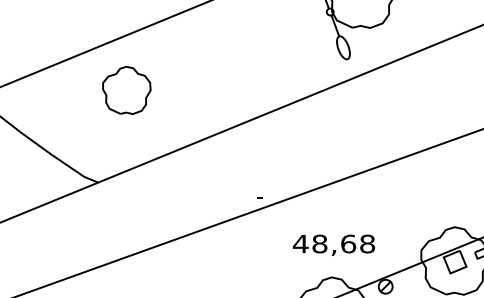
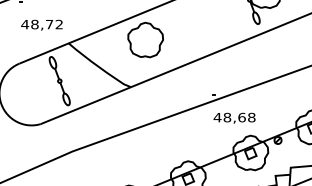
part: (126, 89) -> (145, 39), size x1.43
text: (333, 243) -> (234, 117), moved

